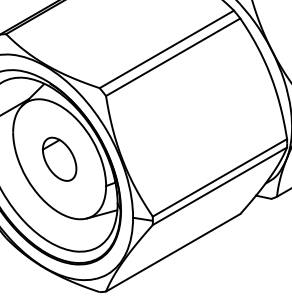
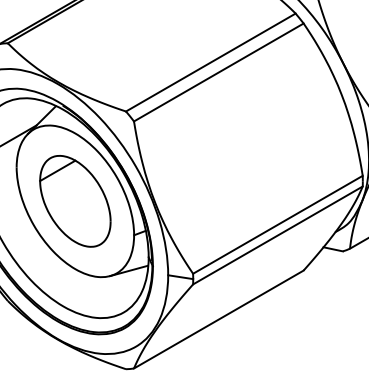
part: (59, 159) -> (75, 201), size x1.67

